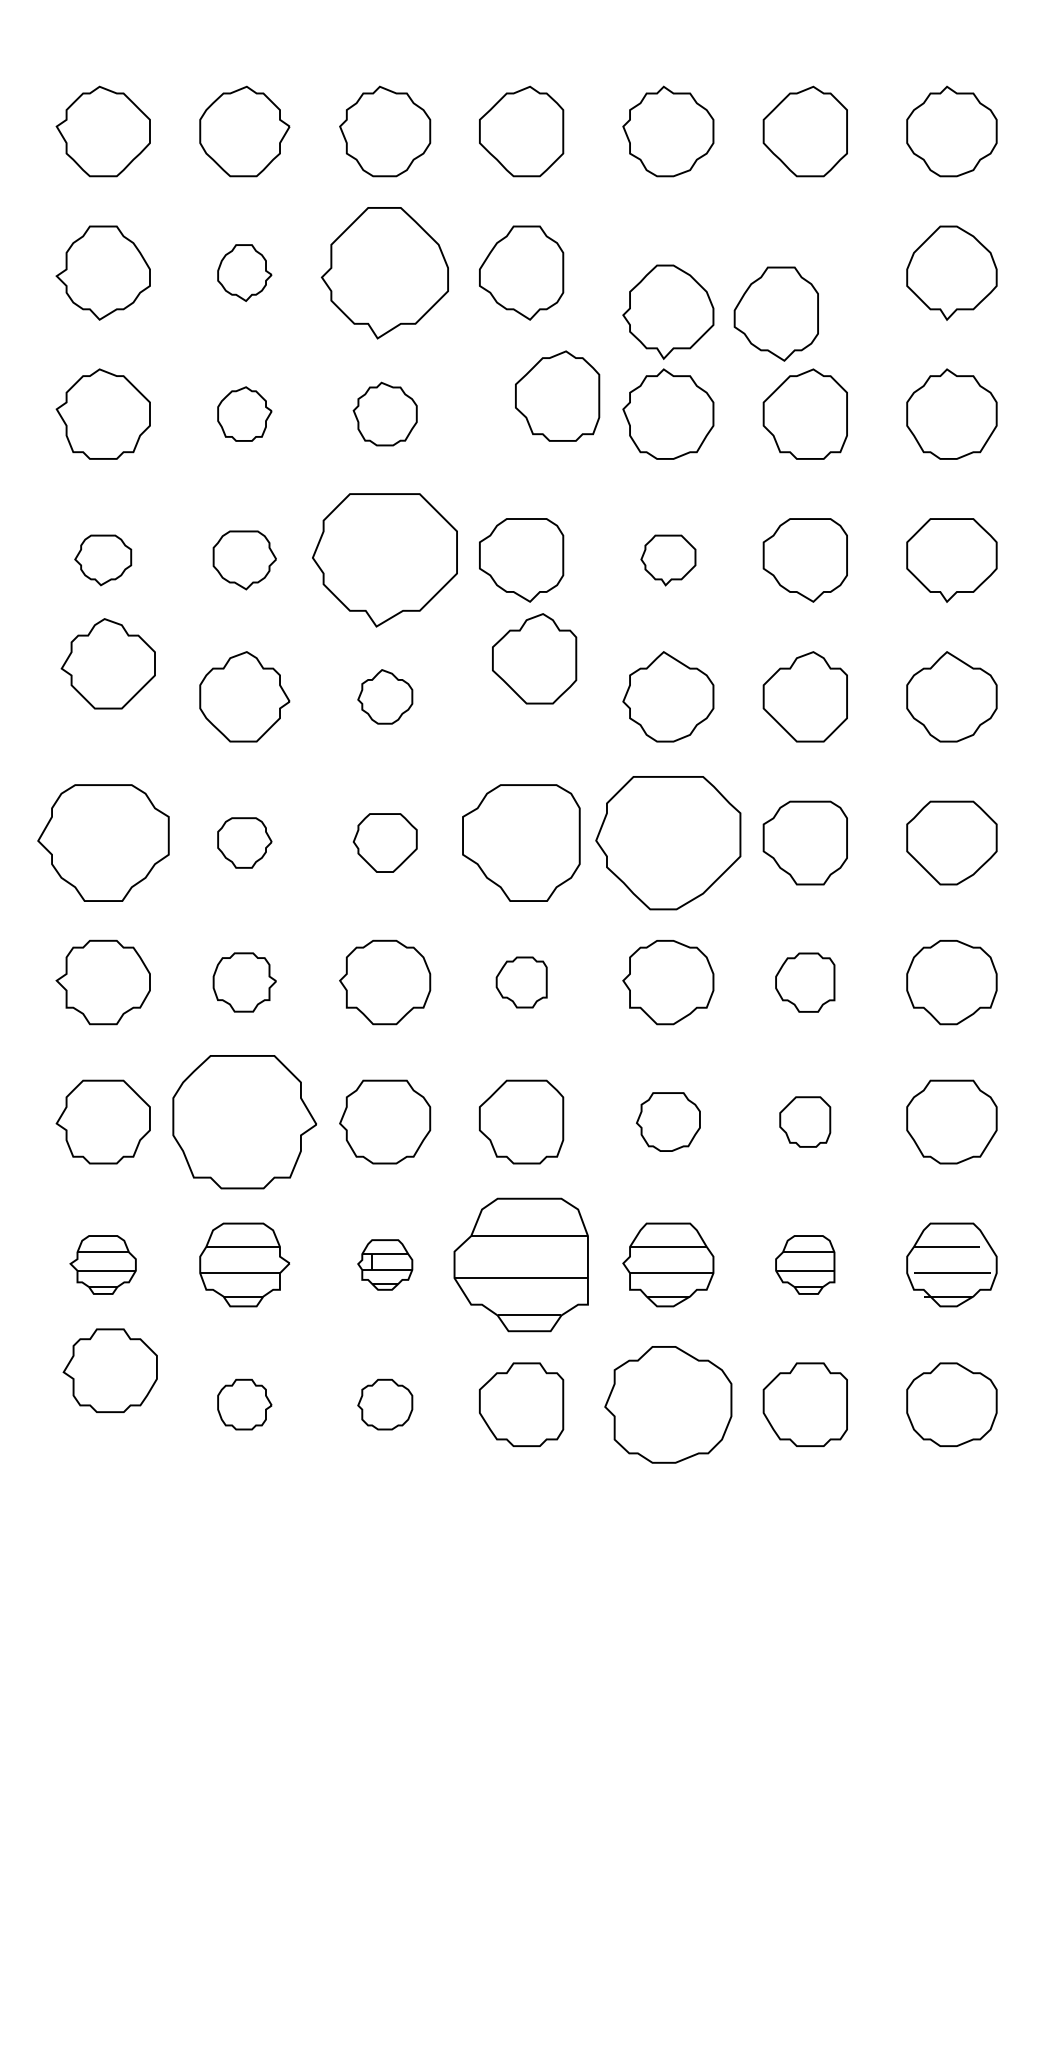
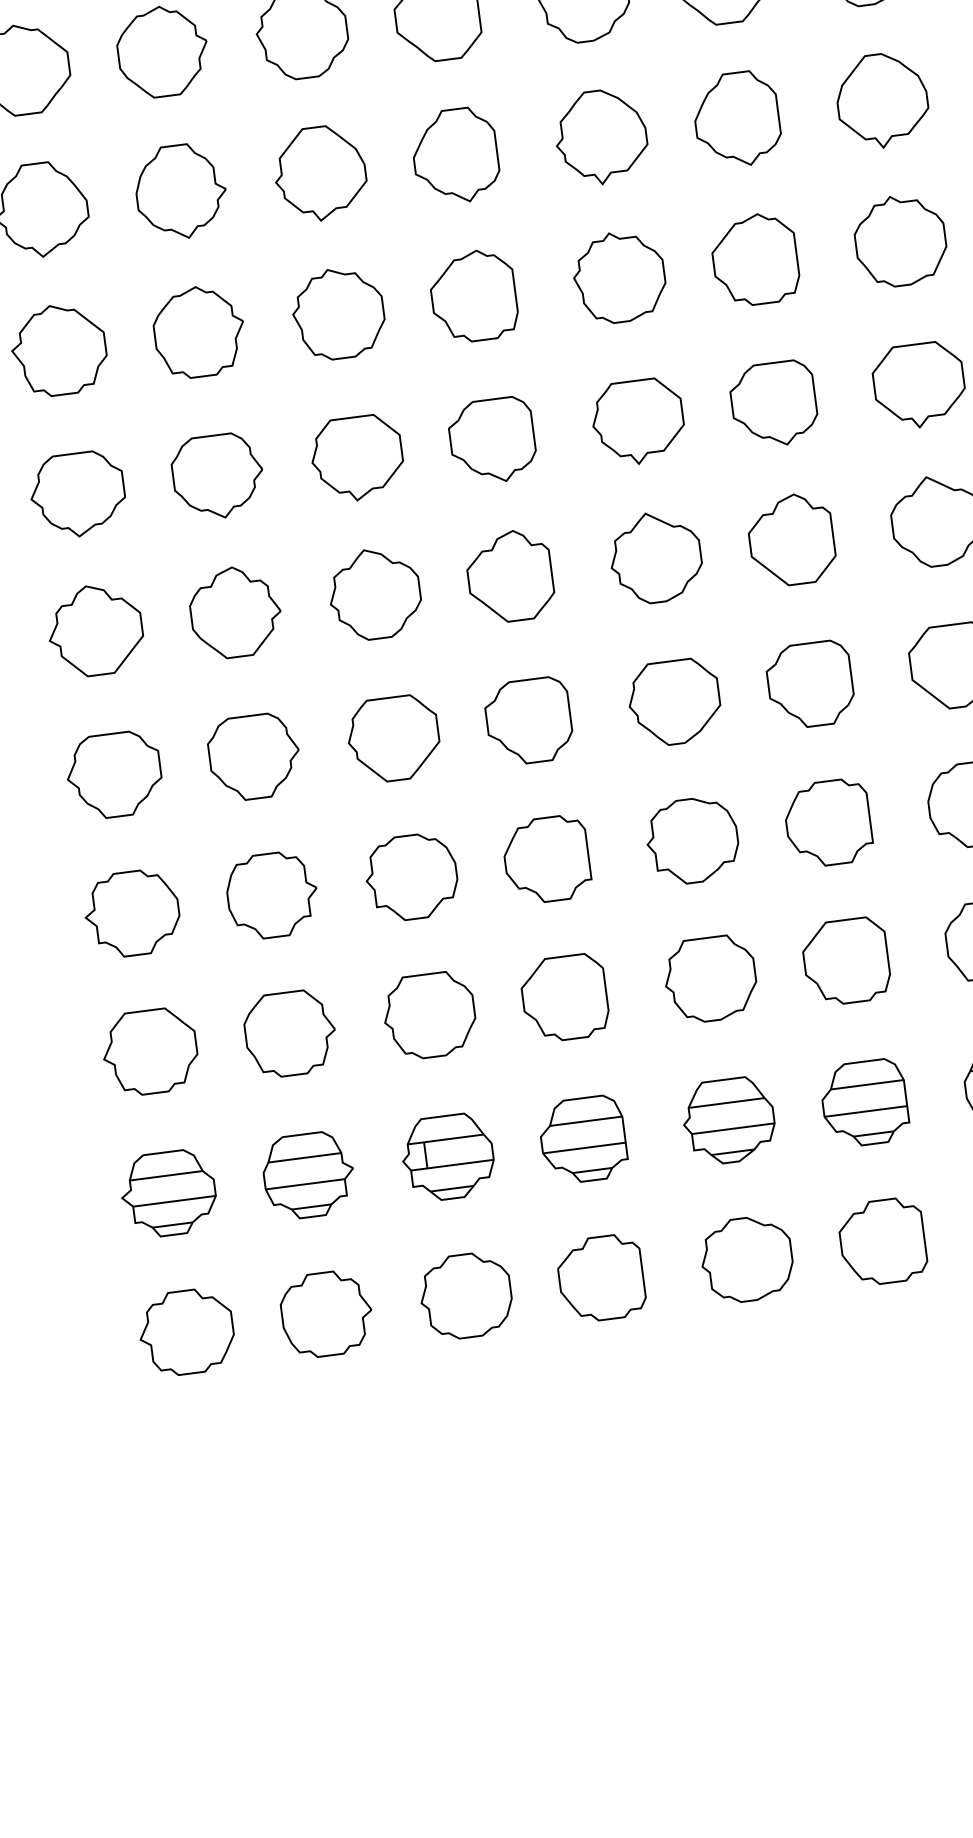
part: (244, 272) -> (180, 191), size x1.67
part: (385, 272) -> (320, 173), size x0.71
part: (668, 311) -> (601, 136), moved
part: (775, 313) -> (736, 119), moved
part: (557, 395) -> (473, 295), moved
part: (244, 413) -> (198, 331), size x1.67
part: (385, 413) -> (338, 312), size x1.43
part: (102, 560) -> (77, 495), size x1.67
part: (244, 560) -> (217, 476), size x1.43
part: (385, 560) -> (357, 458), size x0.62
part: (668, 560) -> (638, 422), size x1.67
part: (534, 658) -> (510, 576), moved
part: (107, 663) -> (94, 630), moved
part: (385, 696) -> (375, 593), size x1.67
part: (102, 842) -> (113, 774), size x0.71
part: (244, 842) -> (254, 756), size x1.67
part: (385, 842) -> (394, 738), size x1.43
part: (521, 842) -> (528, 720), size x0.71
part: (668, 842) -> (674, 701), size x0.62
part: (244, 982) -> (272, 895), size x1.43
part: (521, 982) -> (546, 859), size x1.67
part: (804, 982) -> (827, 823), size x1.43
part: (244, 1121) -> (290, 1033), size x0.62
part: (668, 1121) -> (710, 978), size x1.43
part: (804, 1121) -> (845, 961), size x1.67
part: (102, 1264) -> (167, 1193), size x1.43
part: (385, 1264) -> (448, 1156), size x1.67
part: (521, 1264) -> (583, 1139), size x0.62
part: (804, 1264) -> (863, 1102), size x1.43
part: (109, 1370) -> (185, 1332), moved
part: (244, 1404) -> (326, 1313), size x1.67
part: (385, 1404) -> (466, 1295), size x1.67
part: (668, 1404) -> (747, 1259), size x0.71

